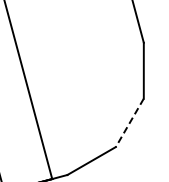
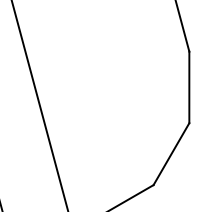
line: (129, 122) -> (171, 153), dashed -> solid

